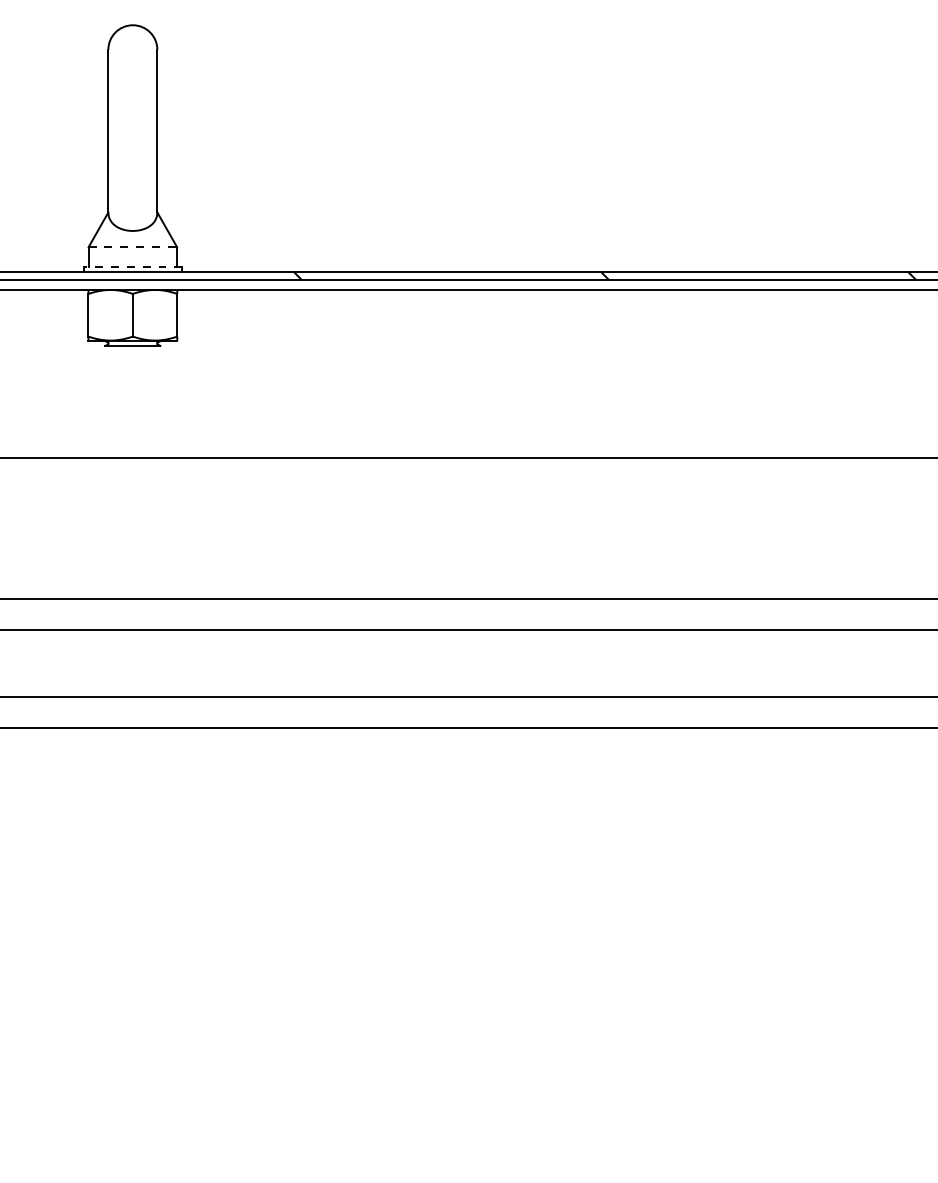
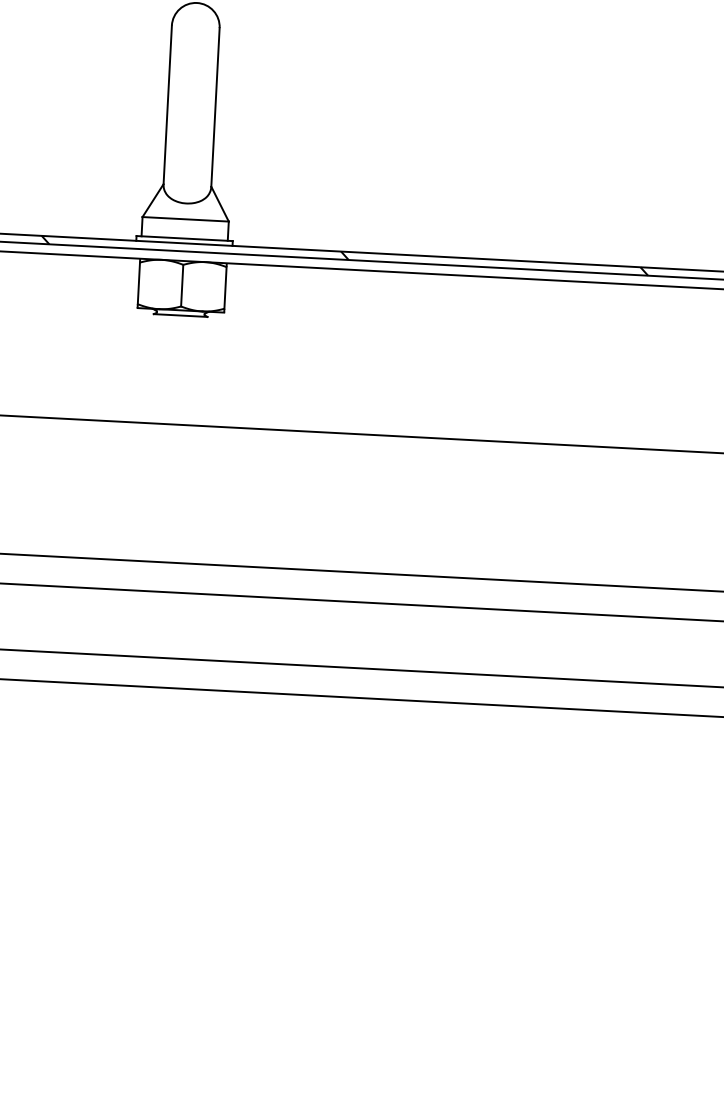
line: (133, 247) -> (186, 219), dashed -> solid
line: (132, 266) -> (184, 238), dashed -> solid

